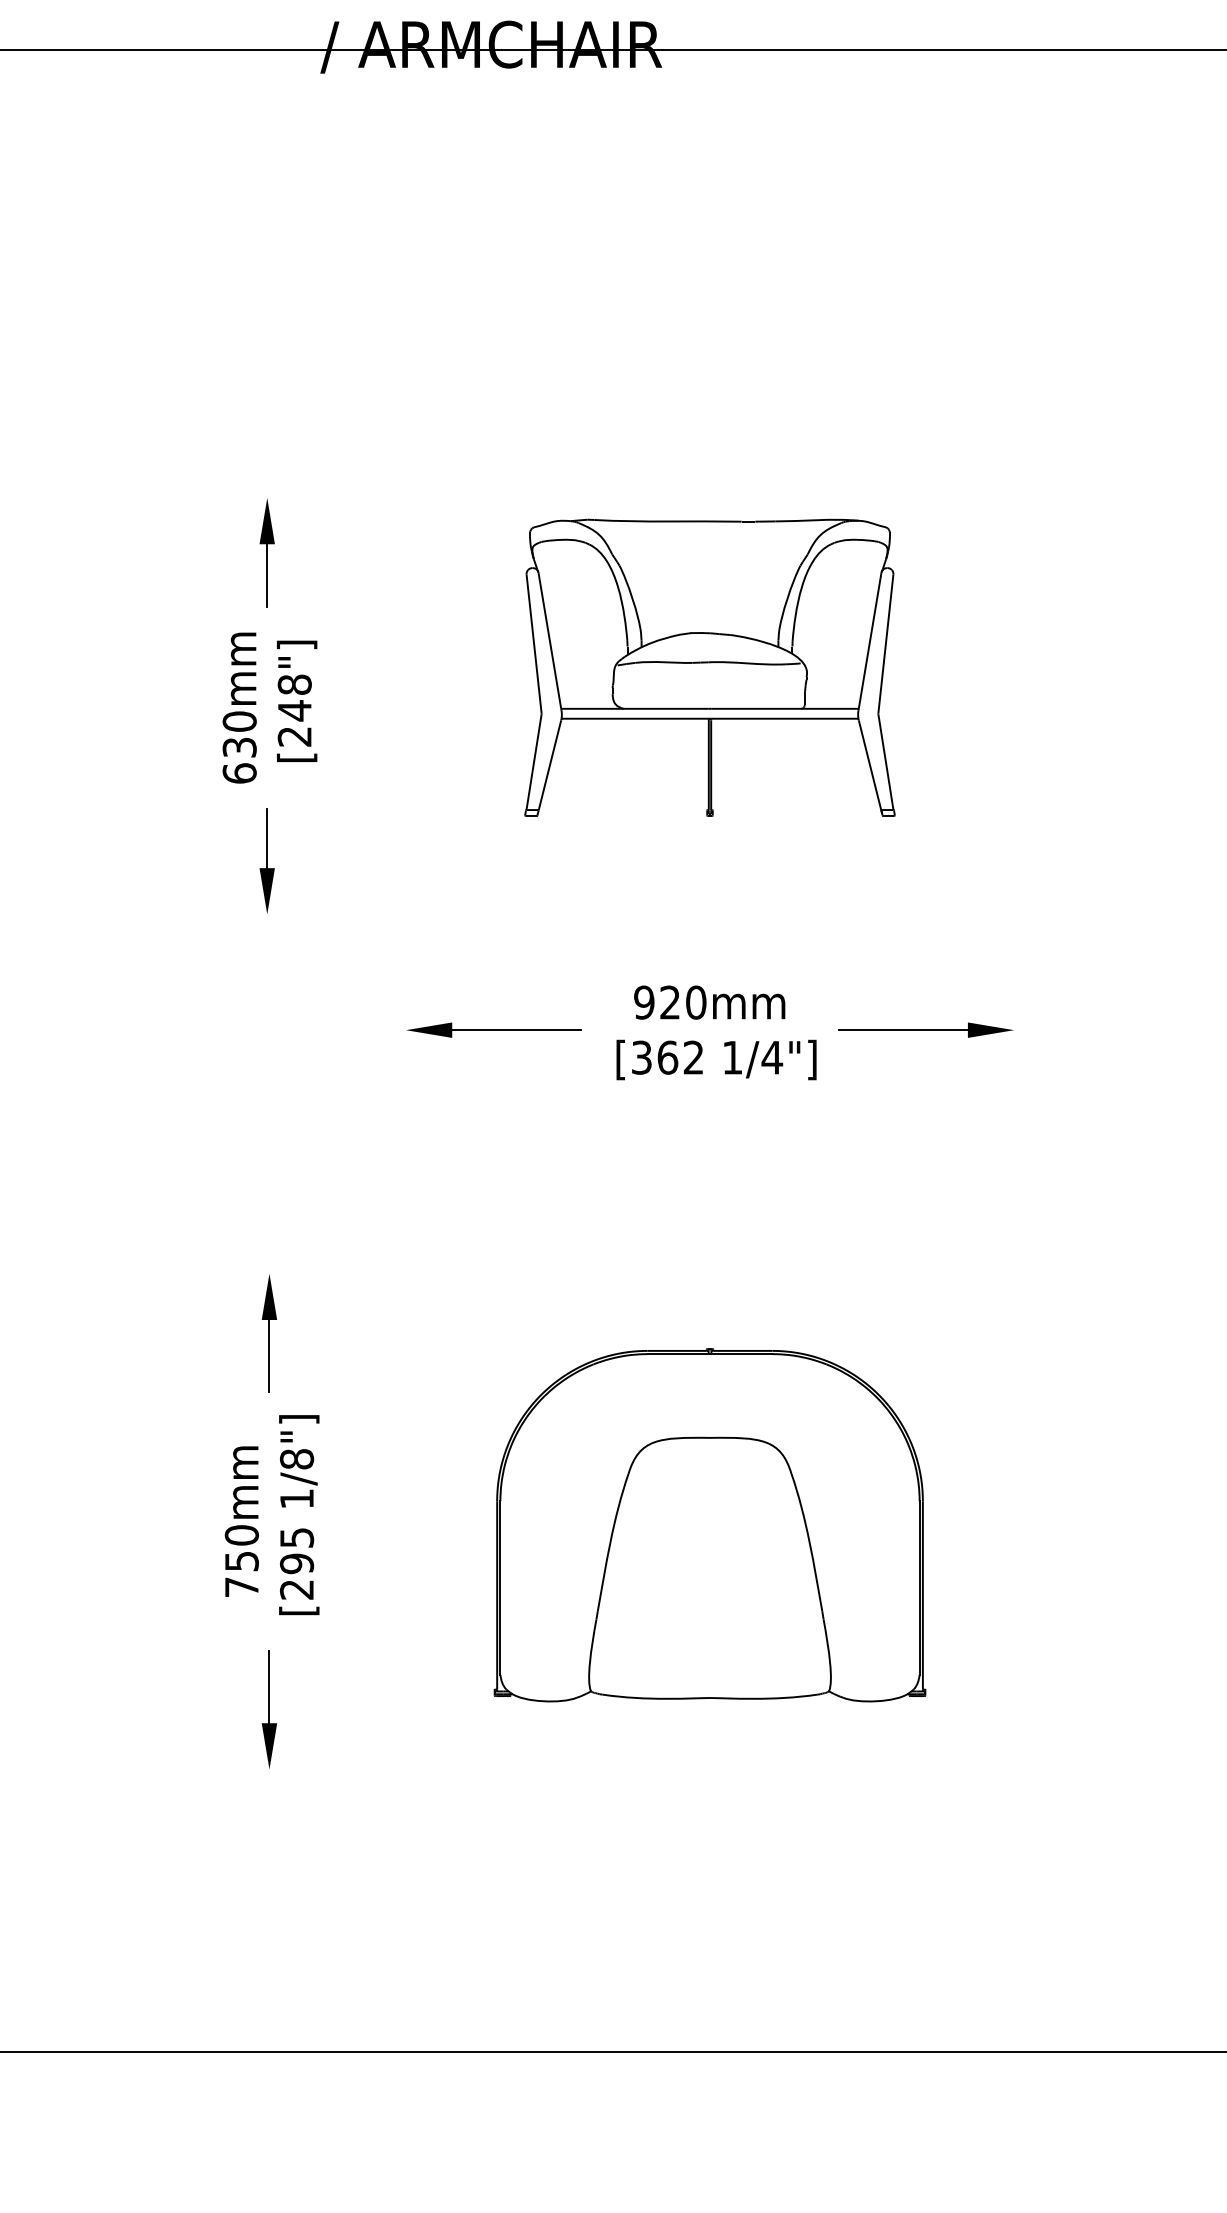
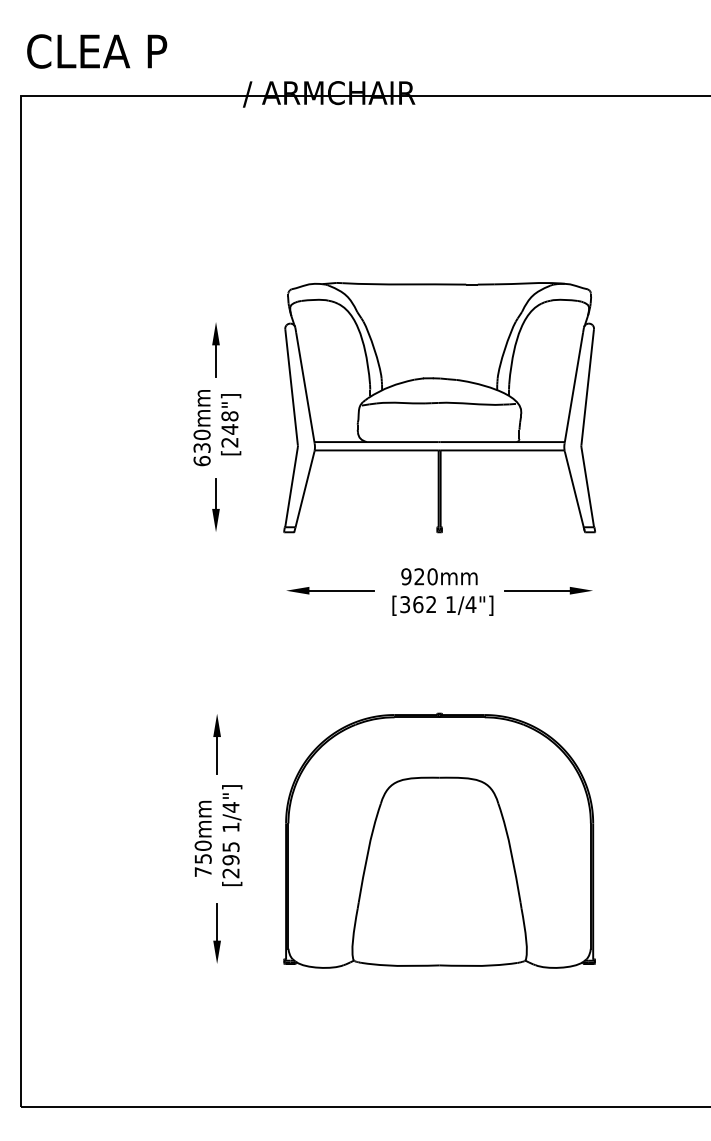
part: (709, 667) -> (439, 407), size x1.67
text: (295, 1459) -> (230, 807), 1/8"] -> 1/4"]
part: (709, 1524) -> (439, 840), size x1.43

